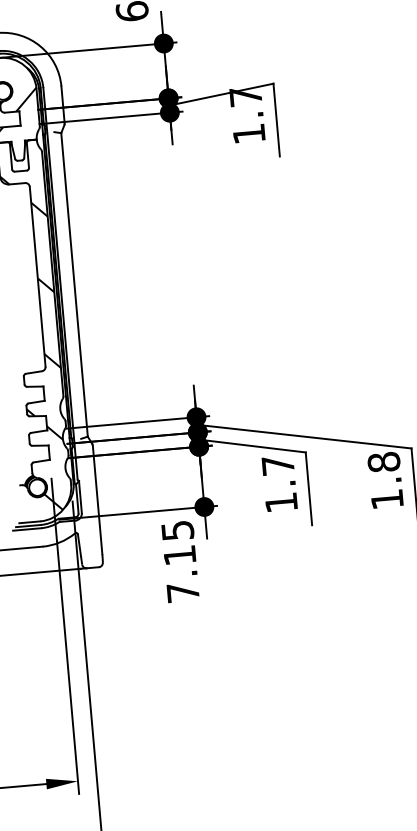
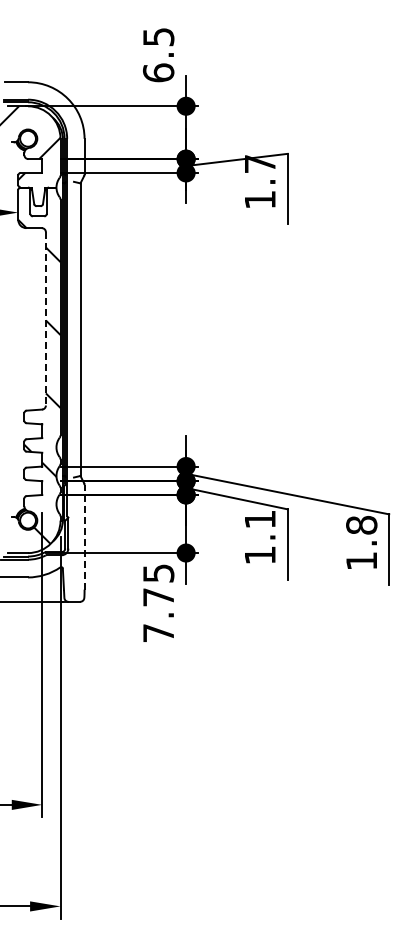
line: (37, 276) -> (45, 318), solid -> dashed
text: (278, 465) -> (260, 519), 1.7 -> 1.1
line: (97, 499) -> (84, 536), solid -> dashed
text: (179, 555) -> (158, 597), 7.15 -> 7.75

